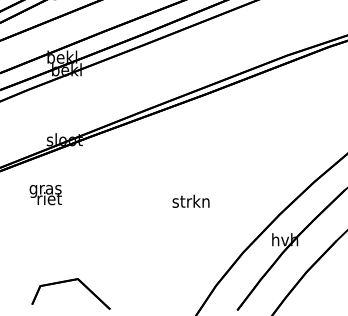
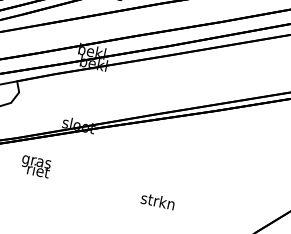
text: (45, 195) -> (35, 167), moved
text: (190, 200) -> (157, 200), moved

